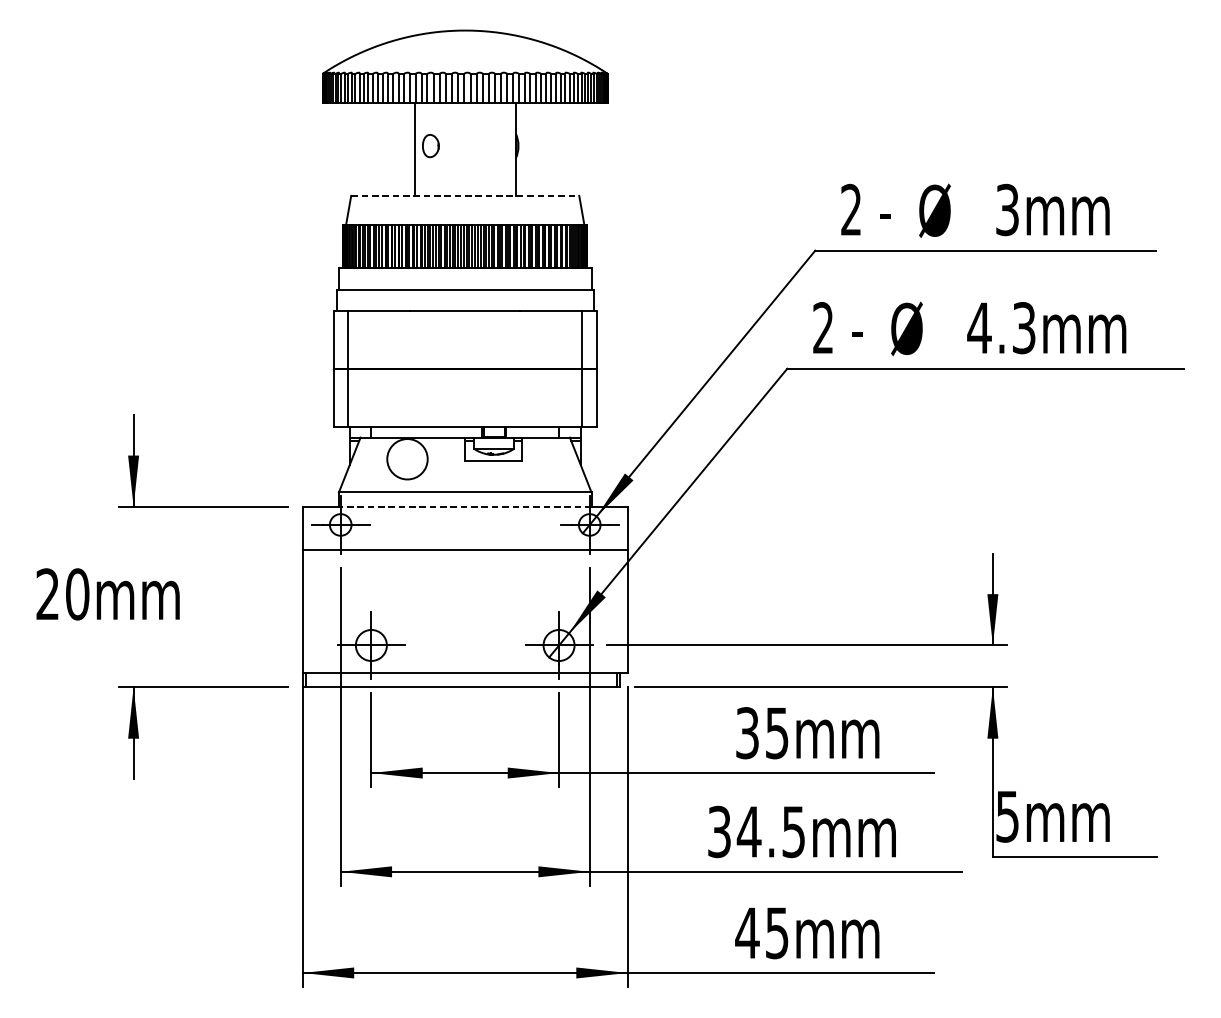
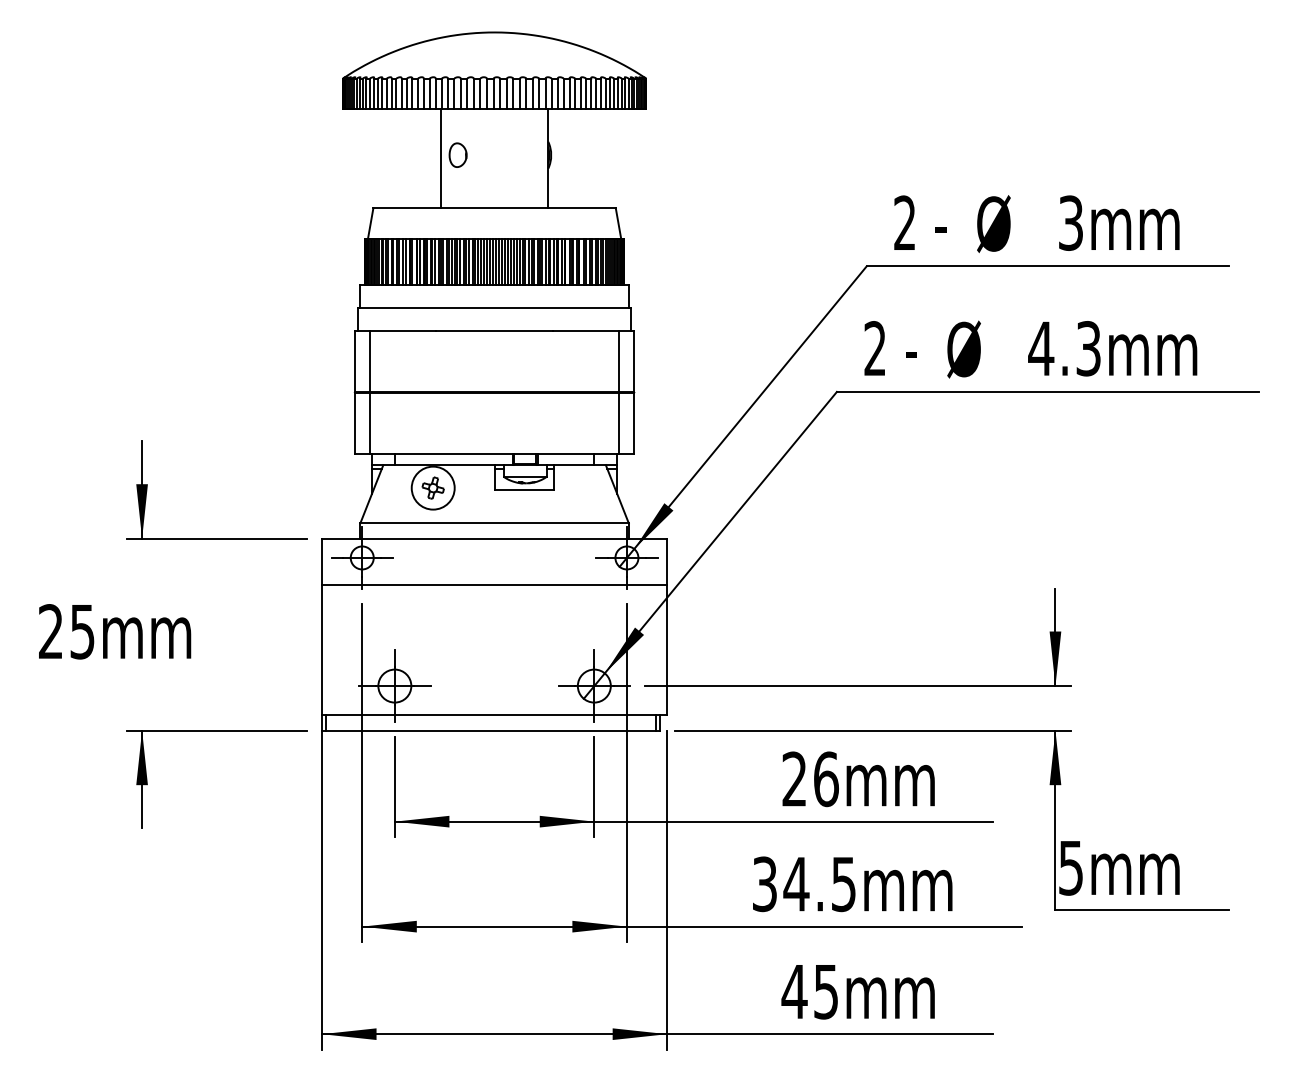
line: (466, 196) -> (495, 208), dashed -> solid
part: (406, 458) -> (432, 487), added
line: (465, 506) -> (494, 538), dashed -> solid
text: (77, 594) -> (82, 631), 20mm -> 25mm
text: (762, 733) -> (810, 779), 35mm -> 26mm

